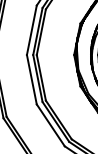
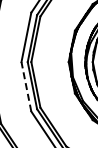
line: (31, 79) -> (26, 86), solid -> dashed

